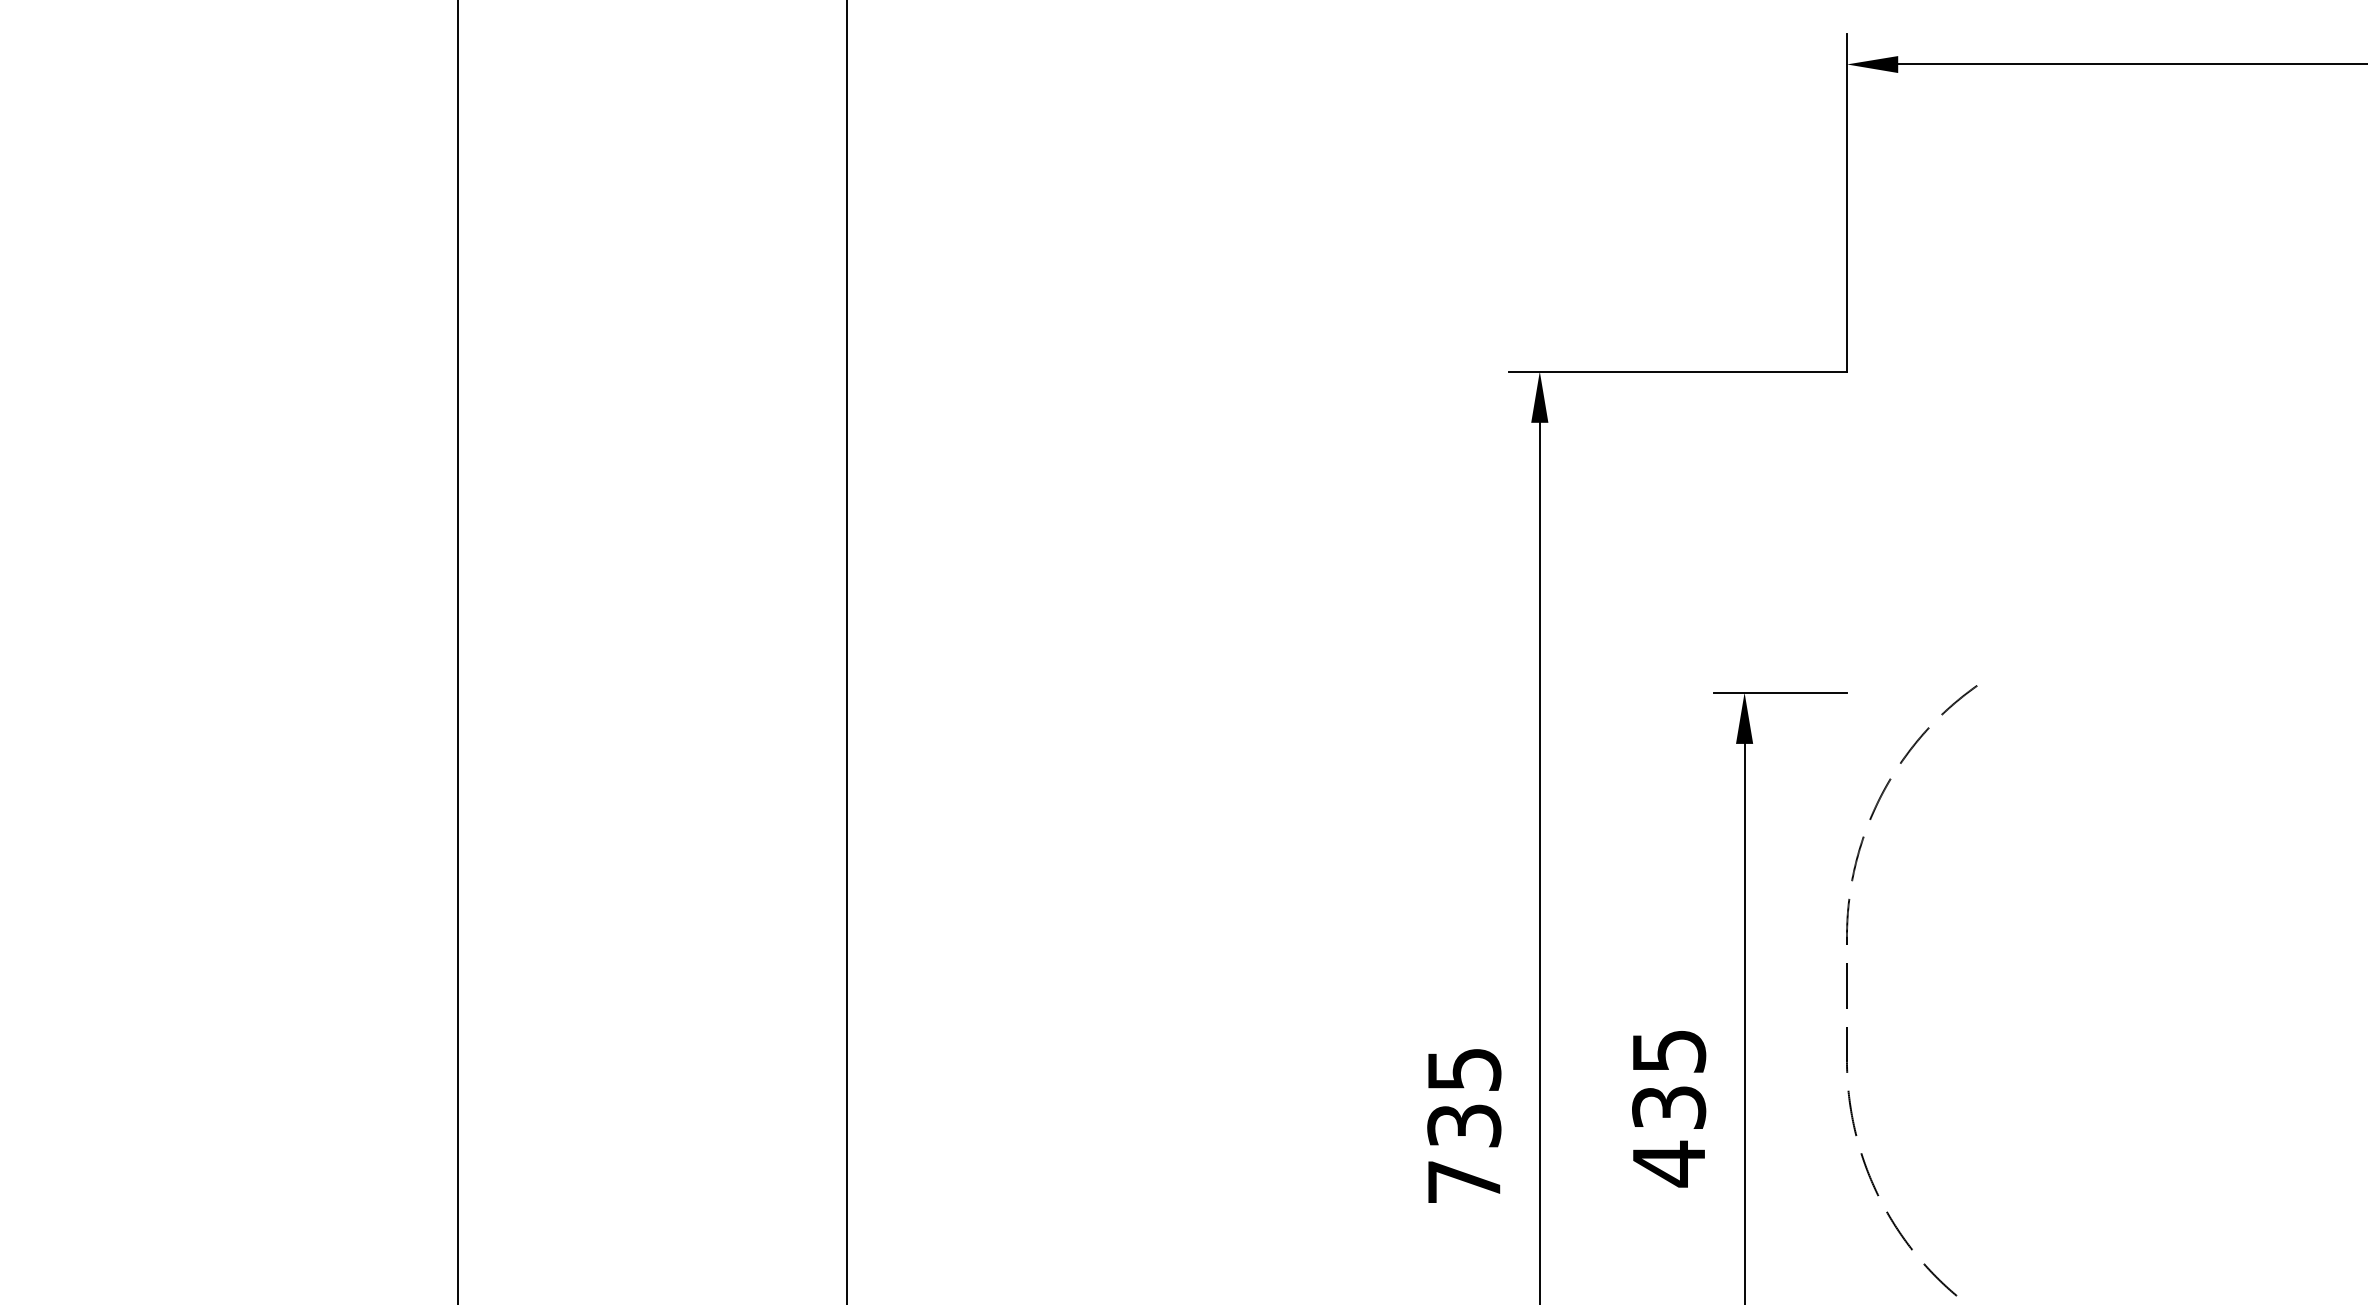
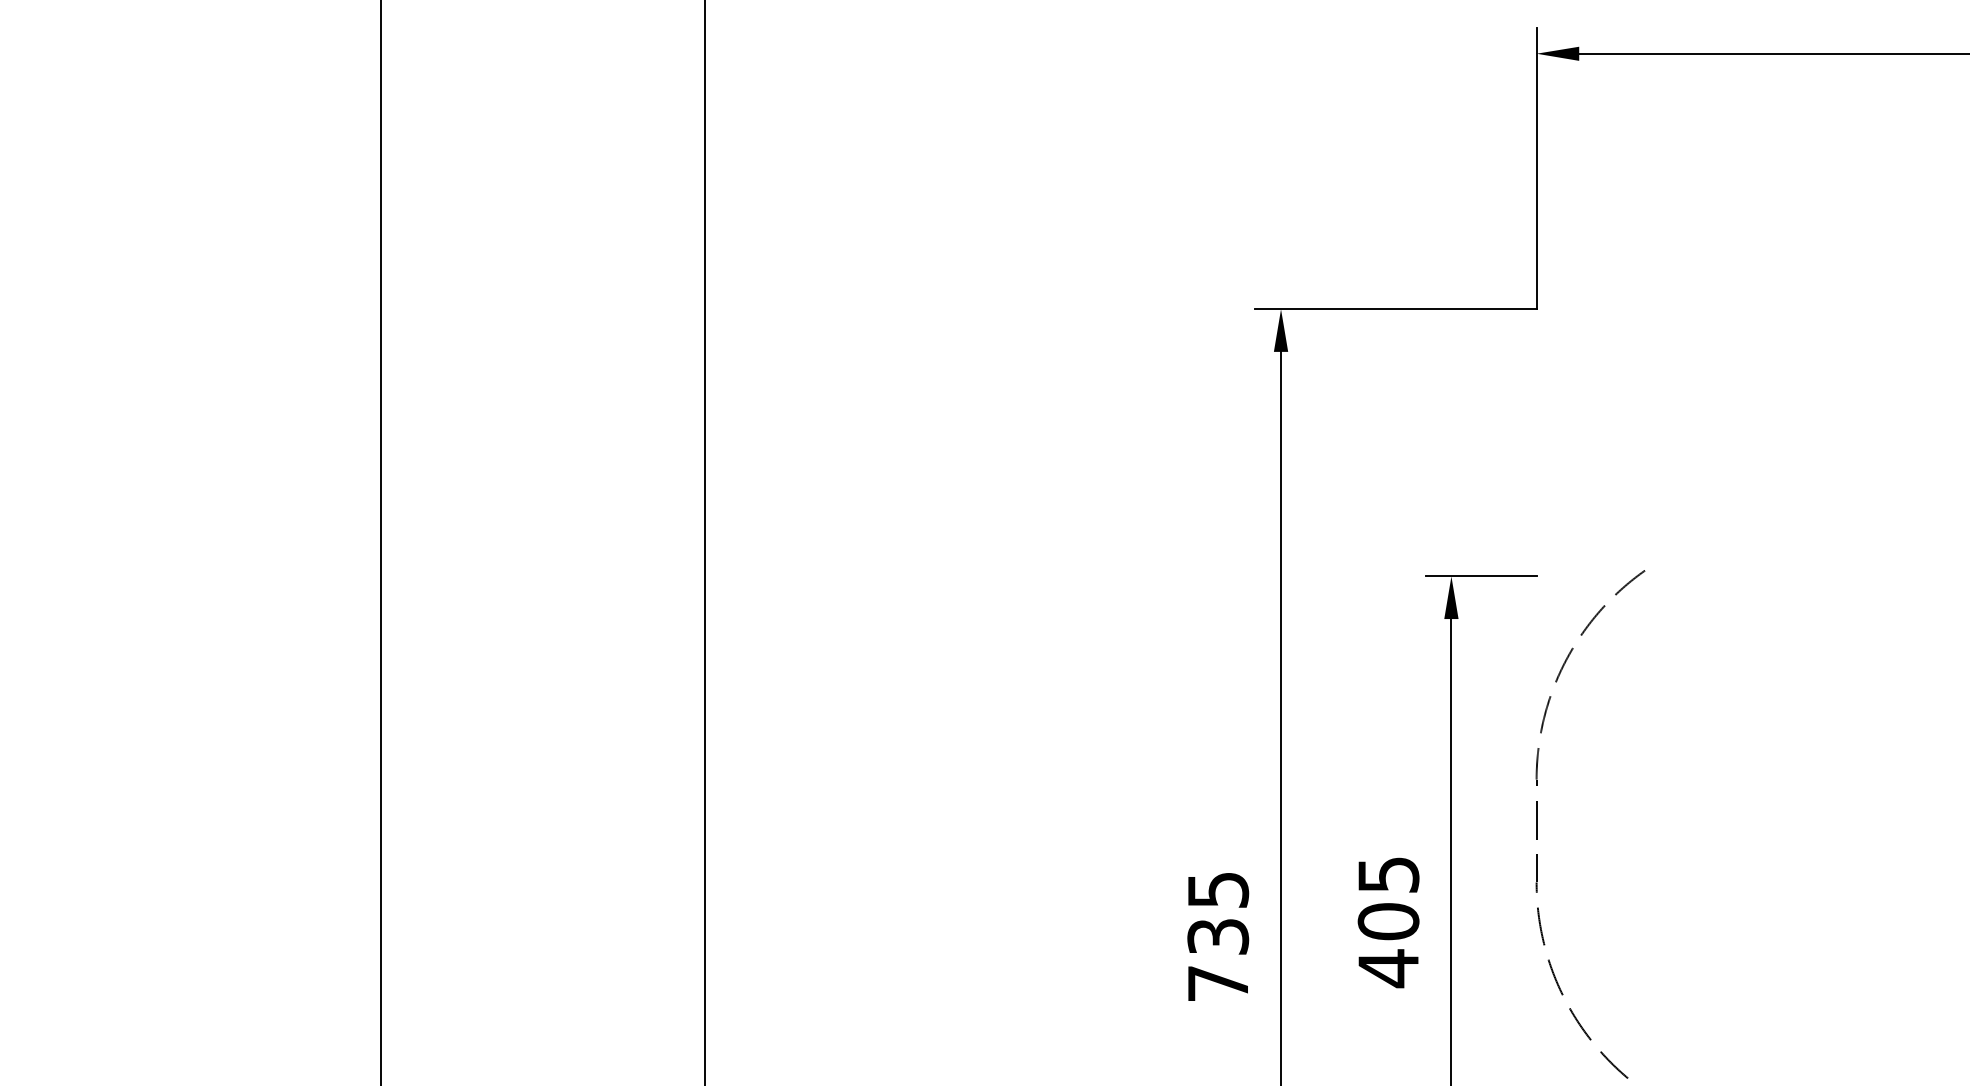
text: (1668, 1107) -> (1388, 921), 435 -> 405

